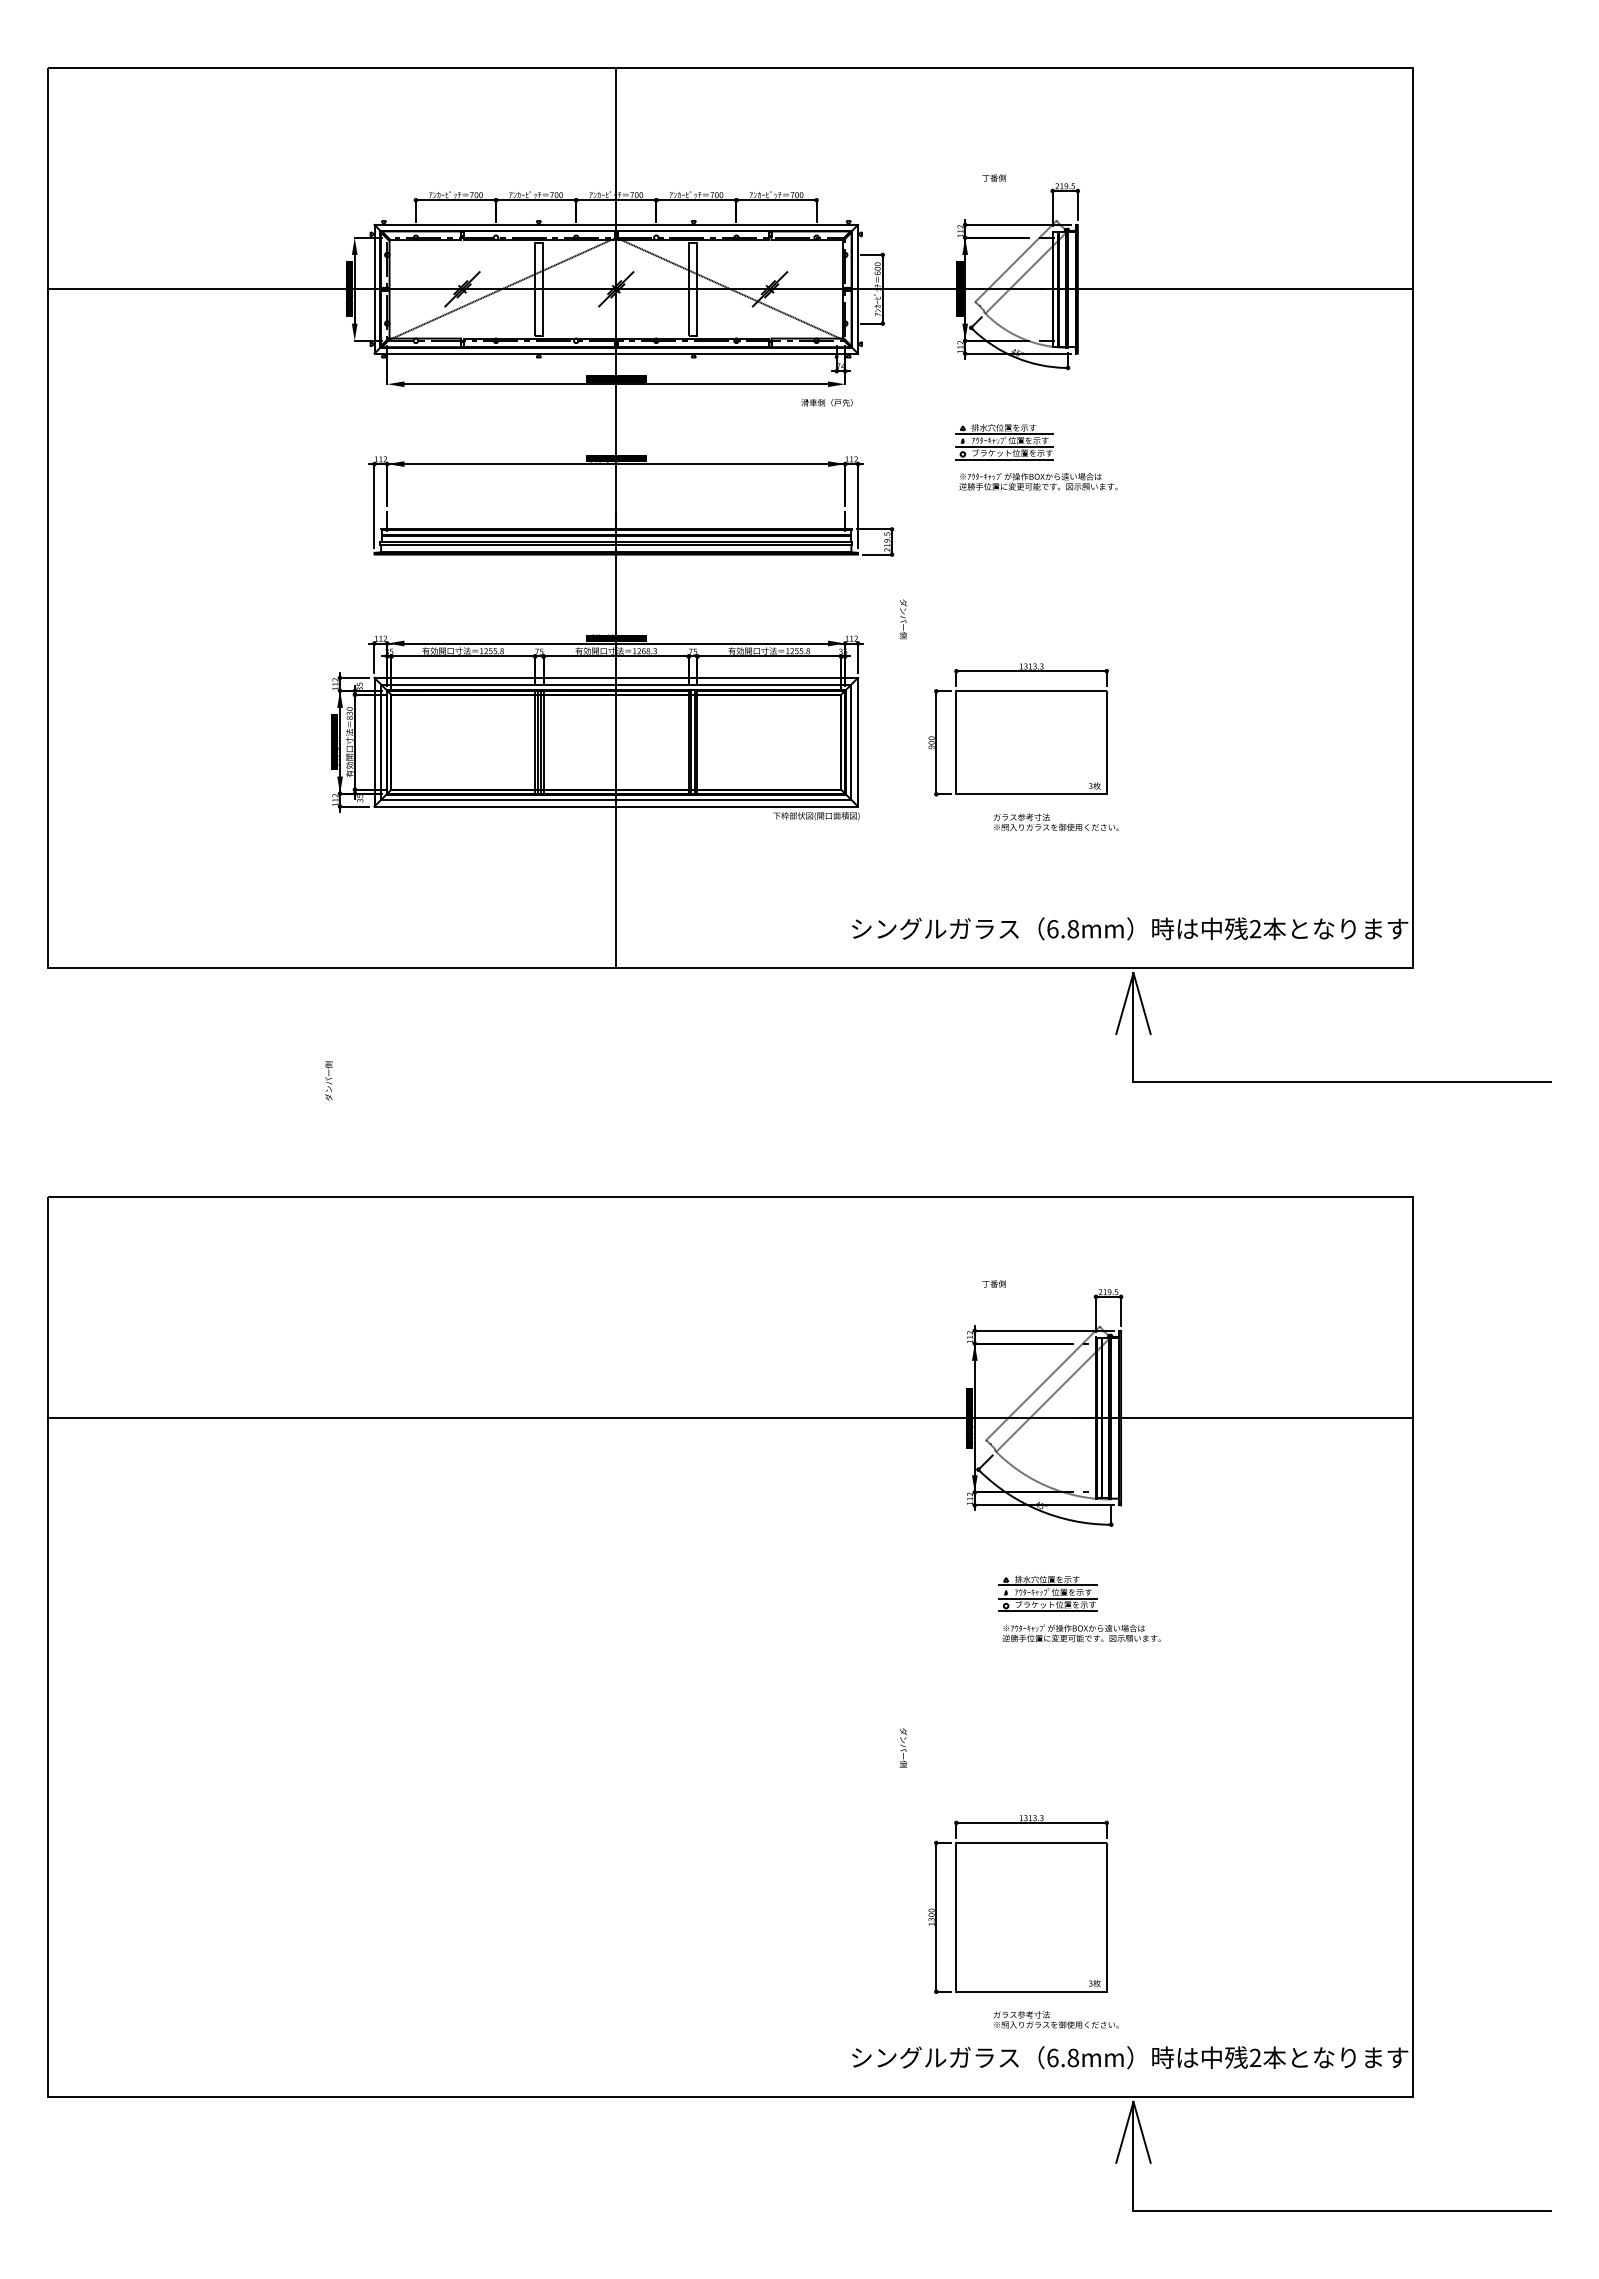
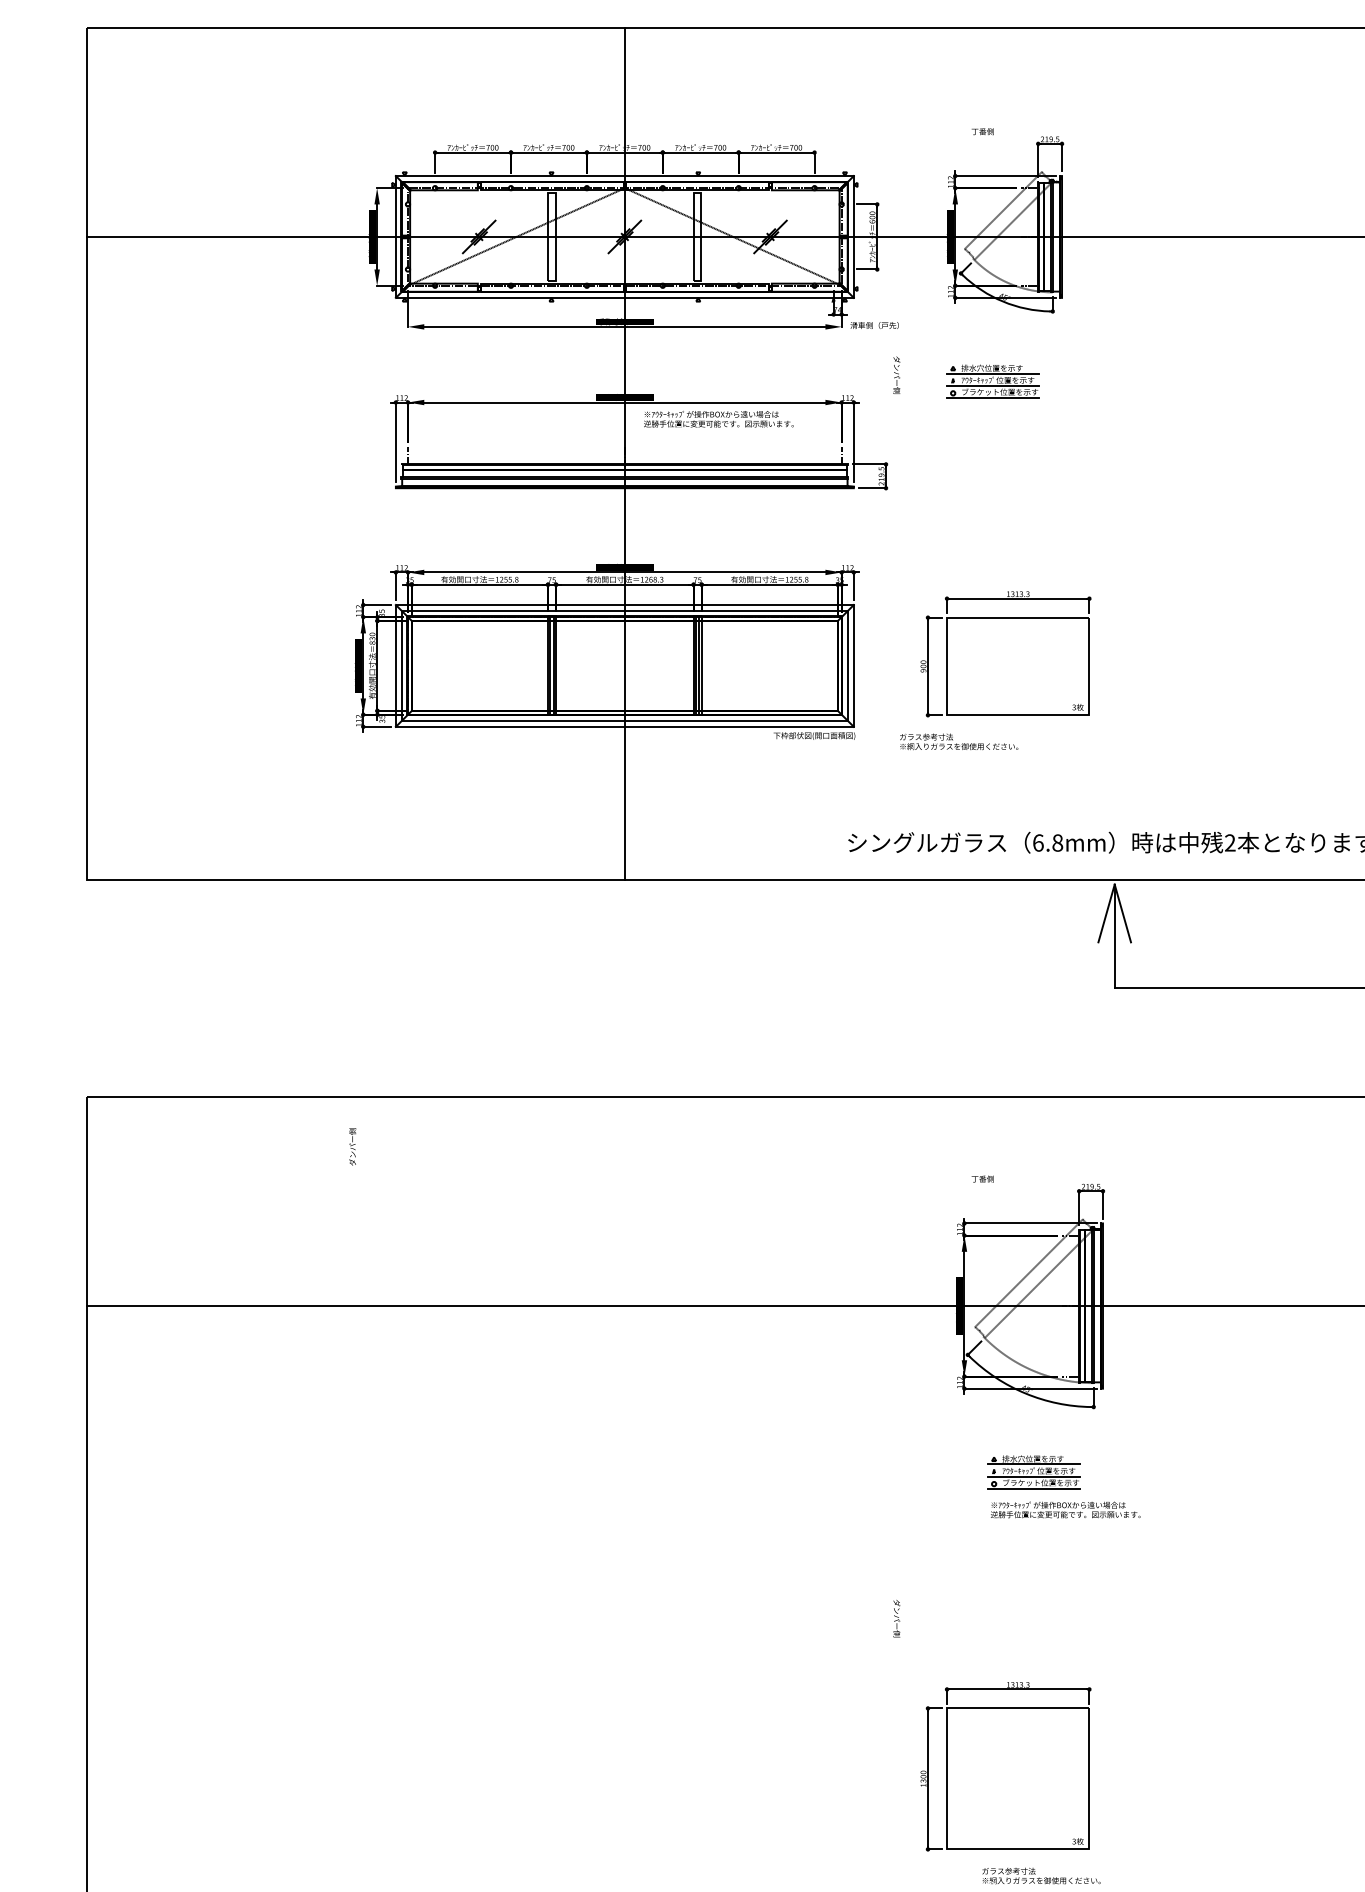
text: (826, 402) -> (874, 325), moved
text: (1038, 481) -> (718, 419), moved
text: (903, 619) -> (896, 375), moved
text: (1056, 821) -> (959, 741), moved
text: (328, 1080) -> (352, 1146), moved

